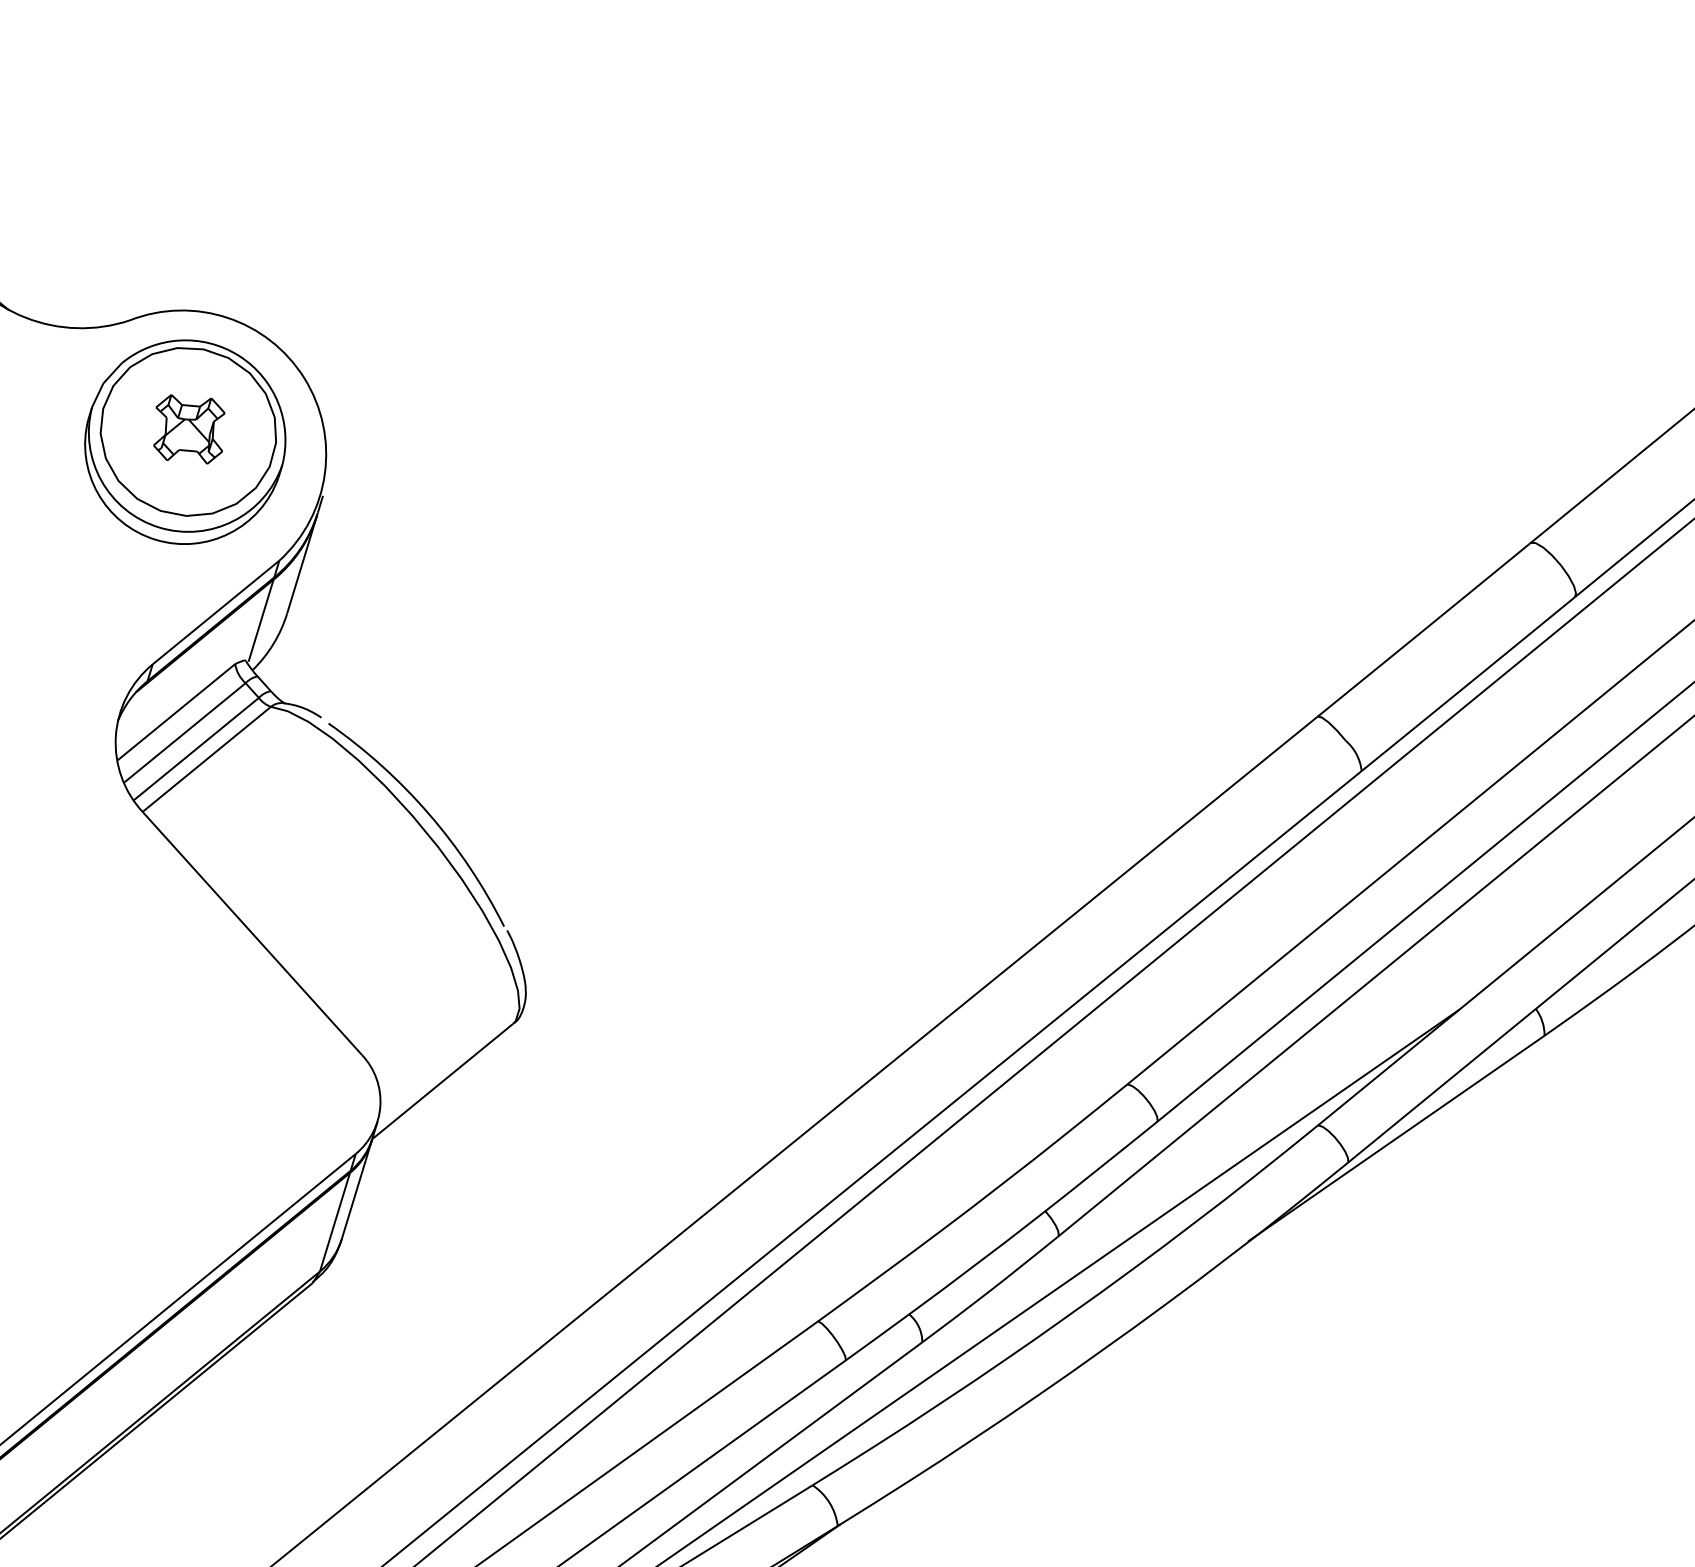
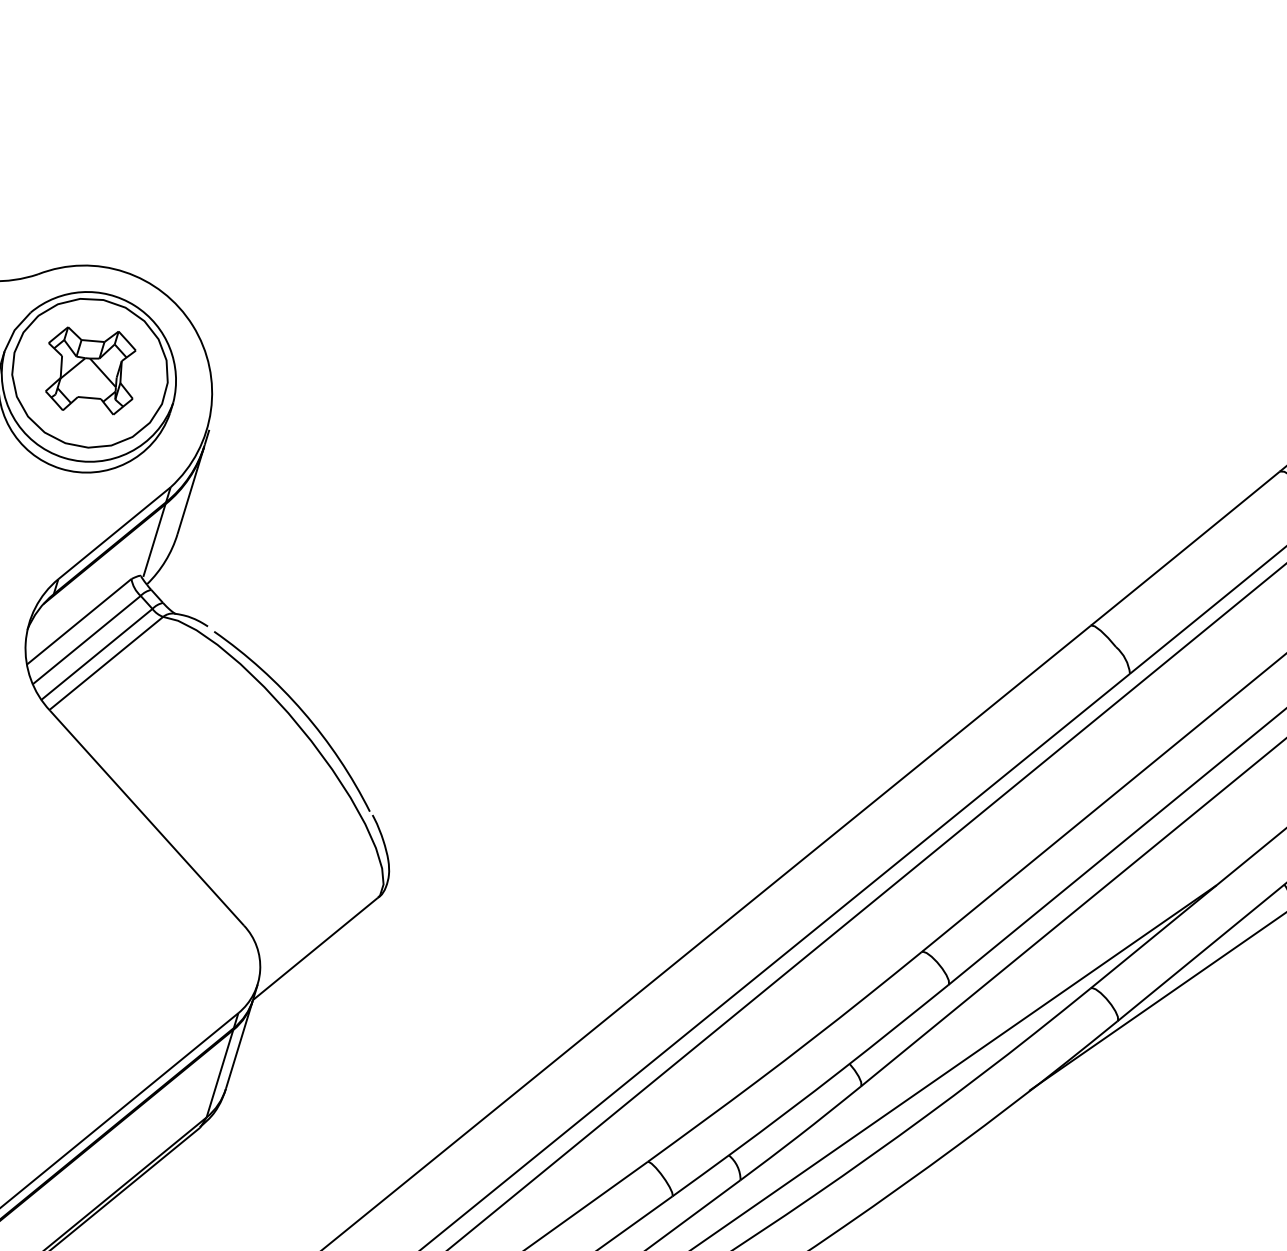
part: (189, 429) -> (90, 371), size x1.43

